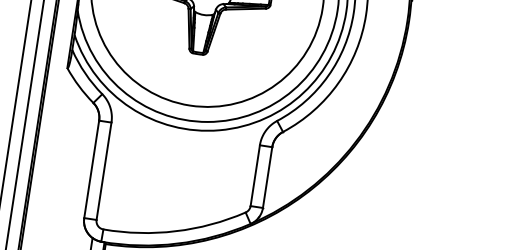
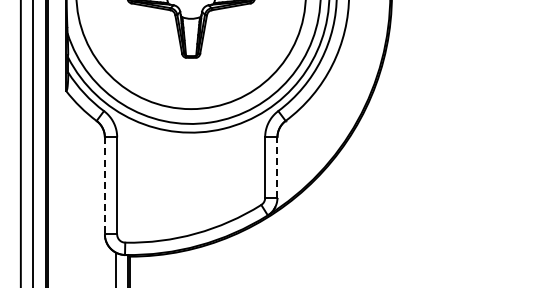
line: (91, 168) -> (104, 185), solid -> dashed
line: (267, 177) -> (277, 167), solid -> dashed

